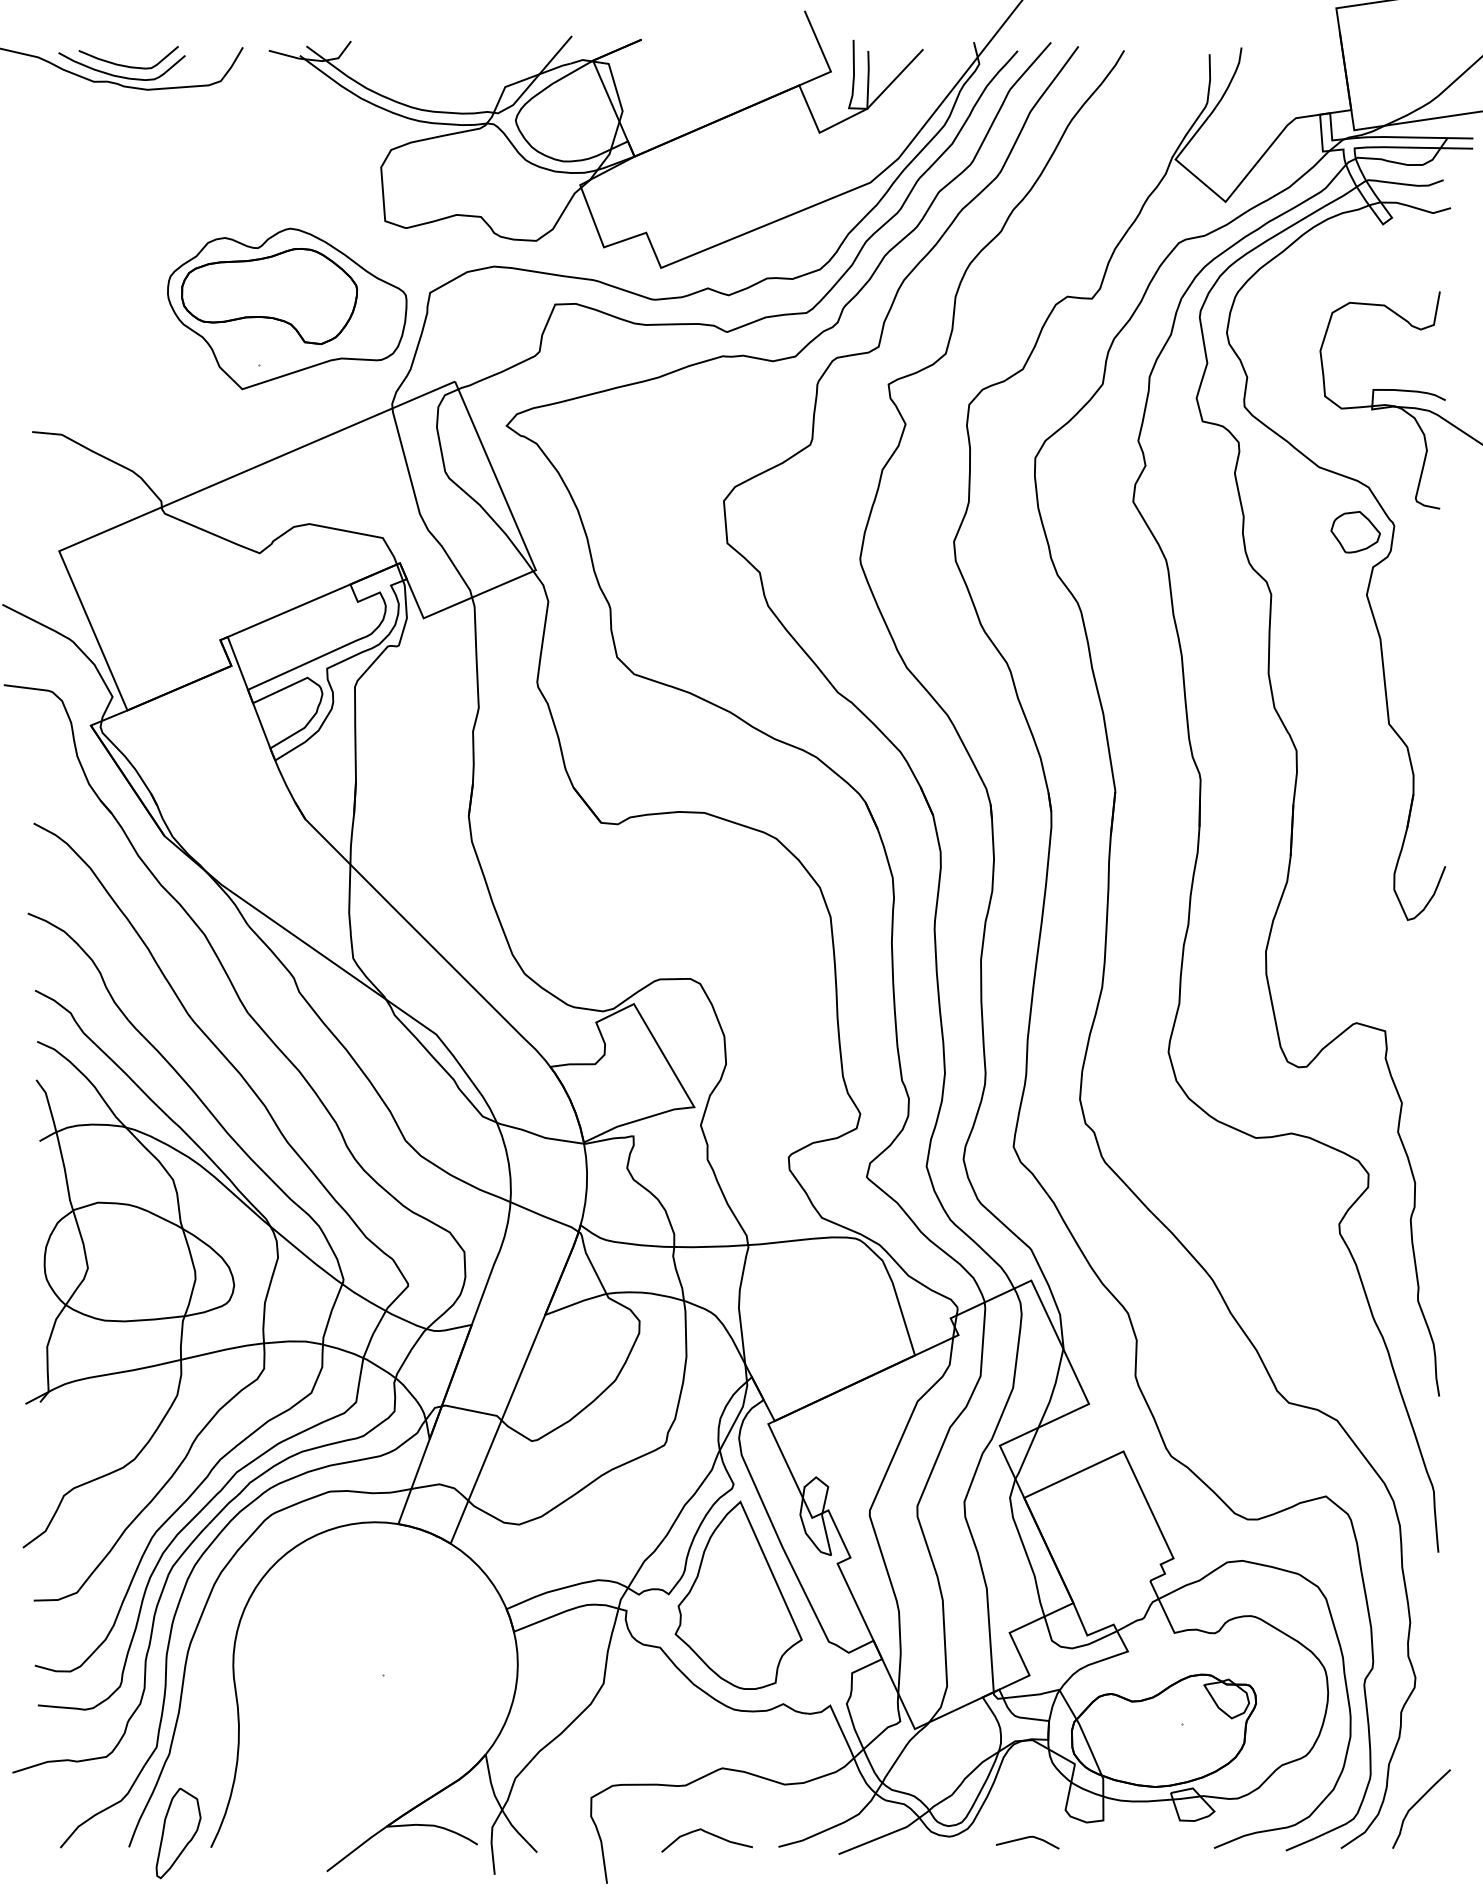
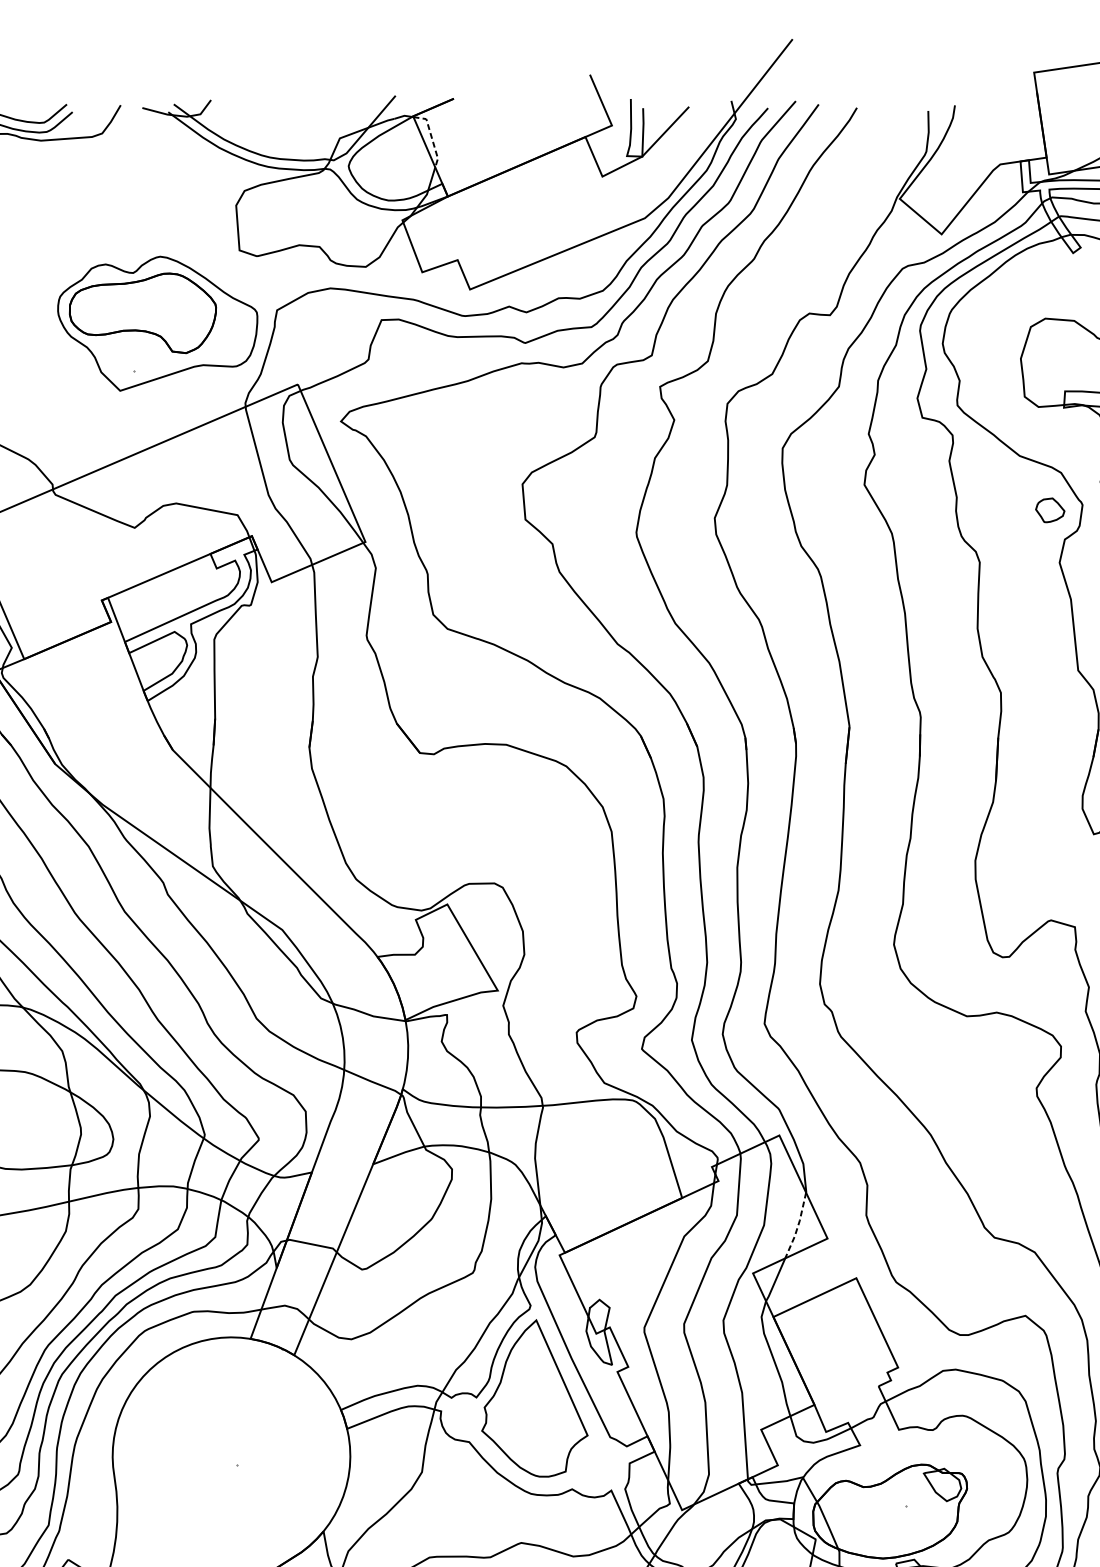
line: (615, 85) -> (431, 137), solid -> dashed
part: (1355, 532) -> (1050, 510), size x0.7
line: (1053, 1389) -> (797, 1226), solid -> dashed

